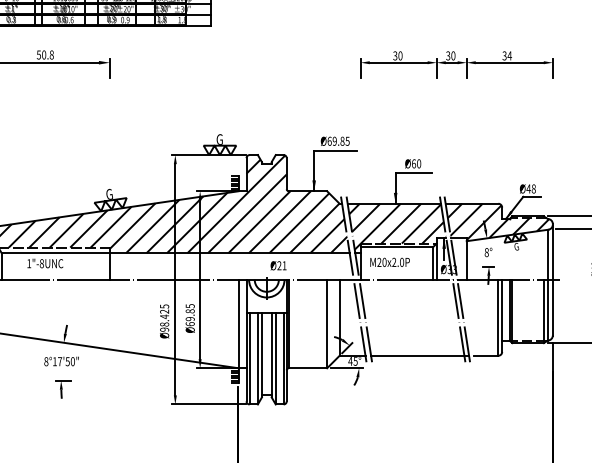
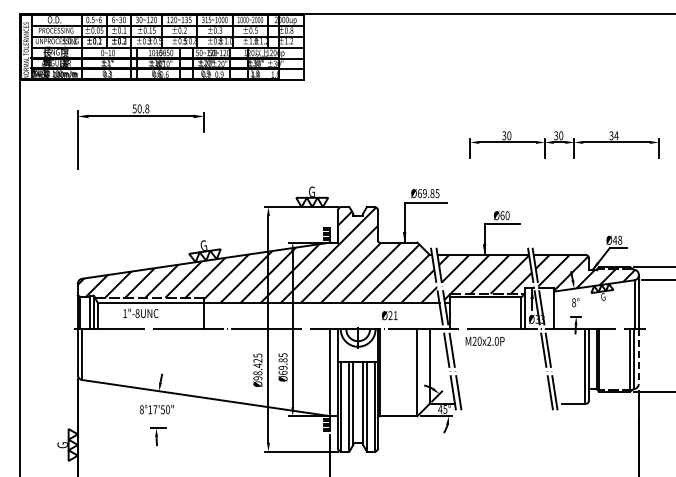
part: (456, 64) -> (564, 144), moved
text: (389, 261) -> (484, 340), moved
text: (278, 265) -> (389, 315), moved
line: (552, 308) -> (638, 357), solid -> dashed
line: (420, 355) -> (508, 403), removed

